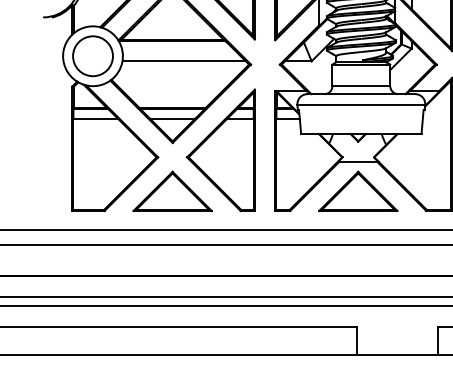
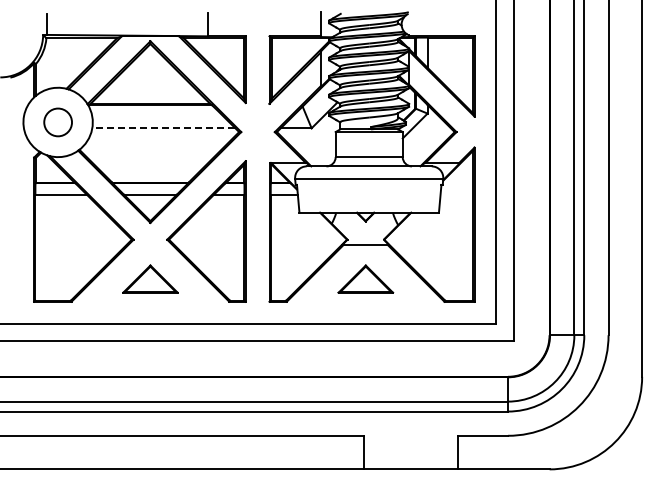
circle: (93, 56) -> (58, 122), size x0.6
line: (183, 61) -> (163, 128), solid -> dashed
part: (172, 190) -> (150, 278), size x0.6
part: (358, 190) -> (365, 278), size x0.6

